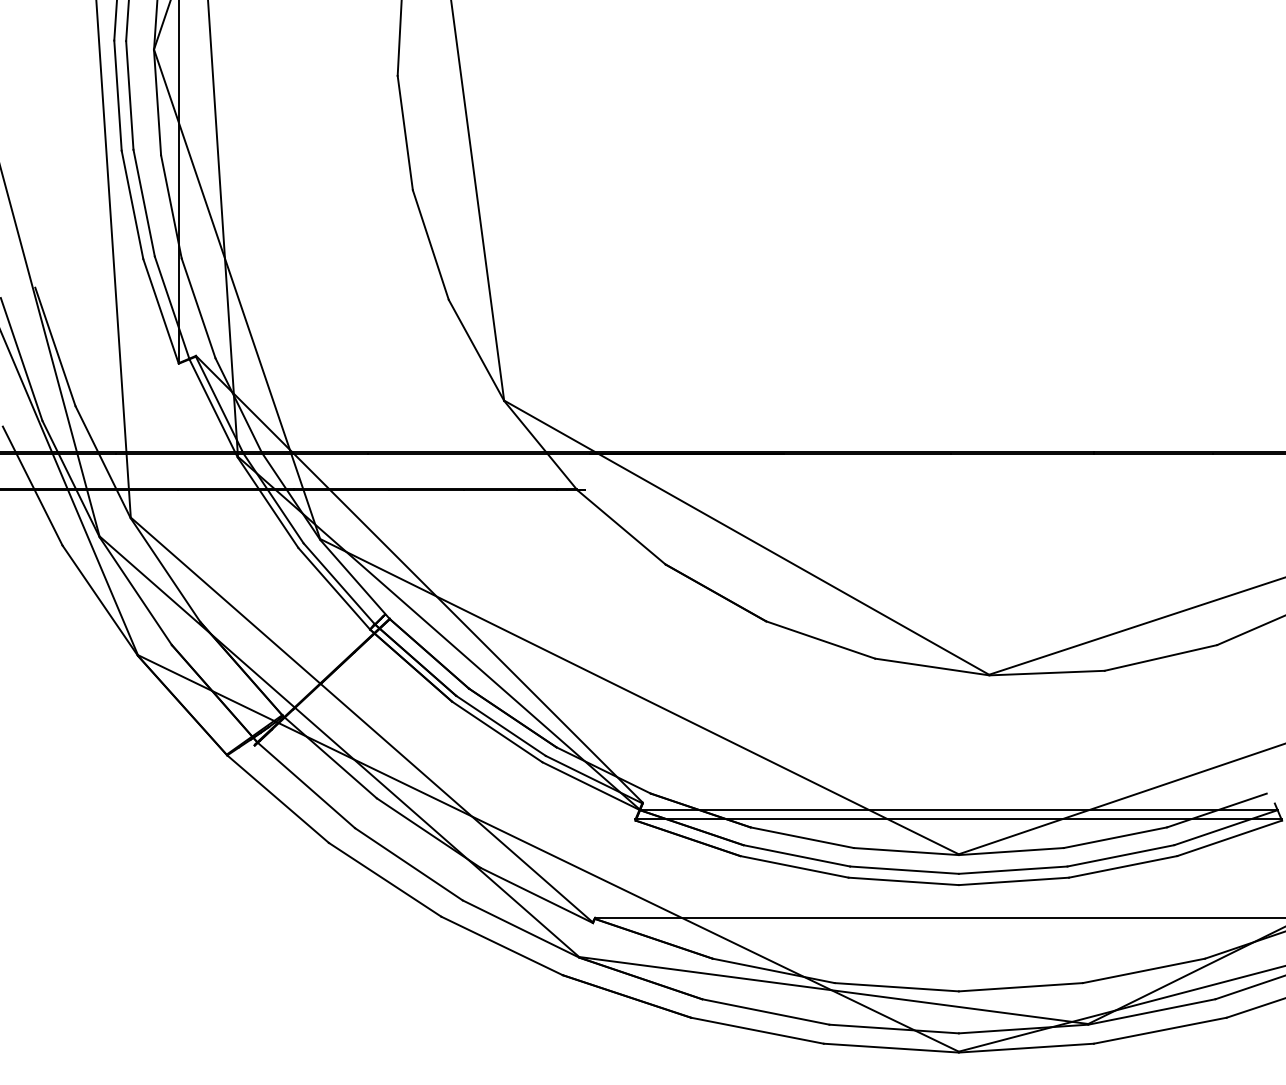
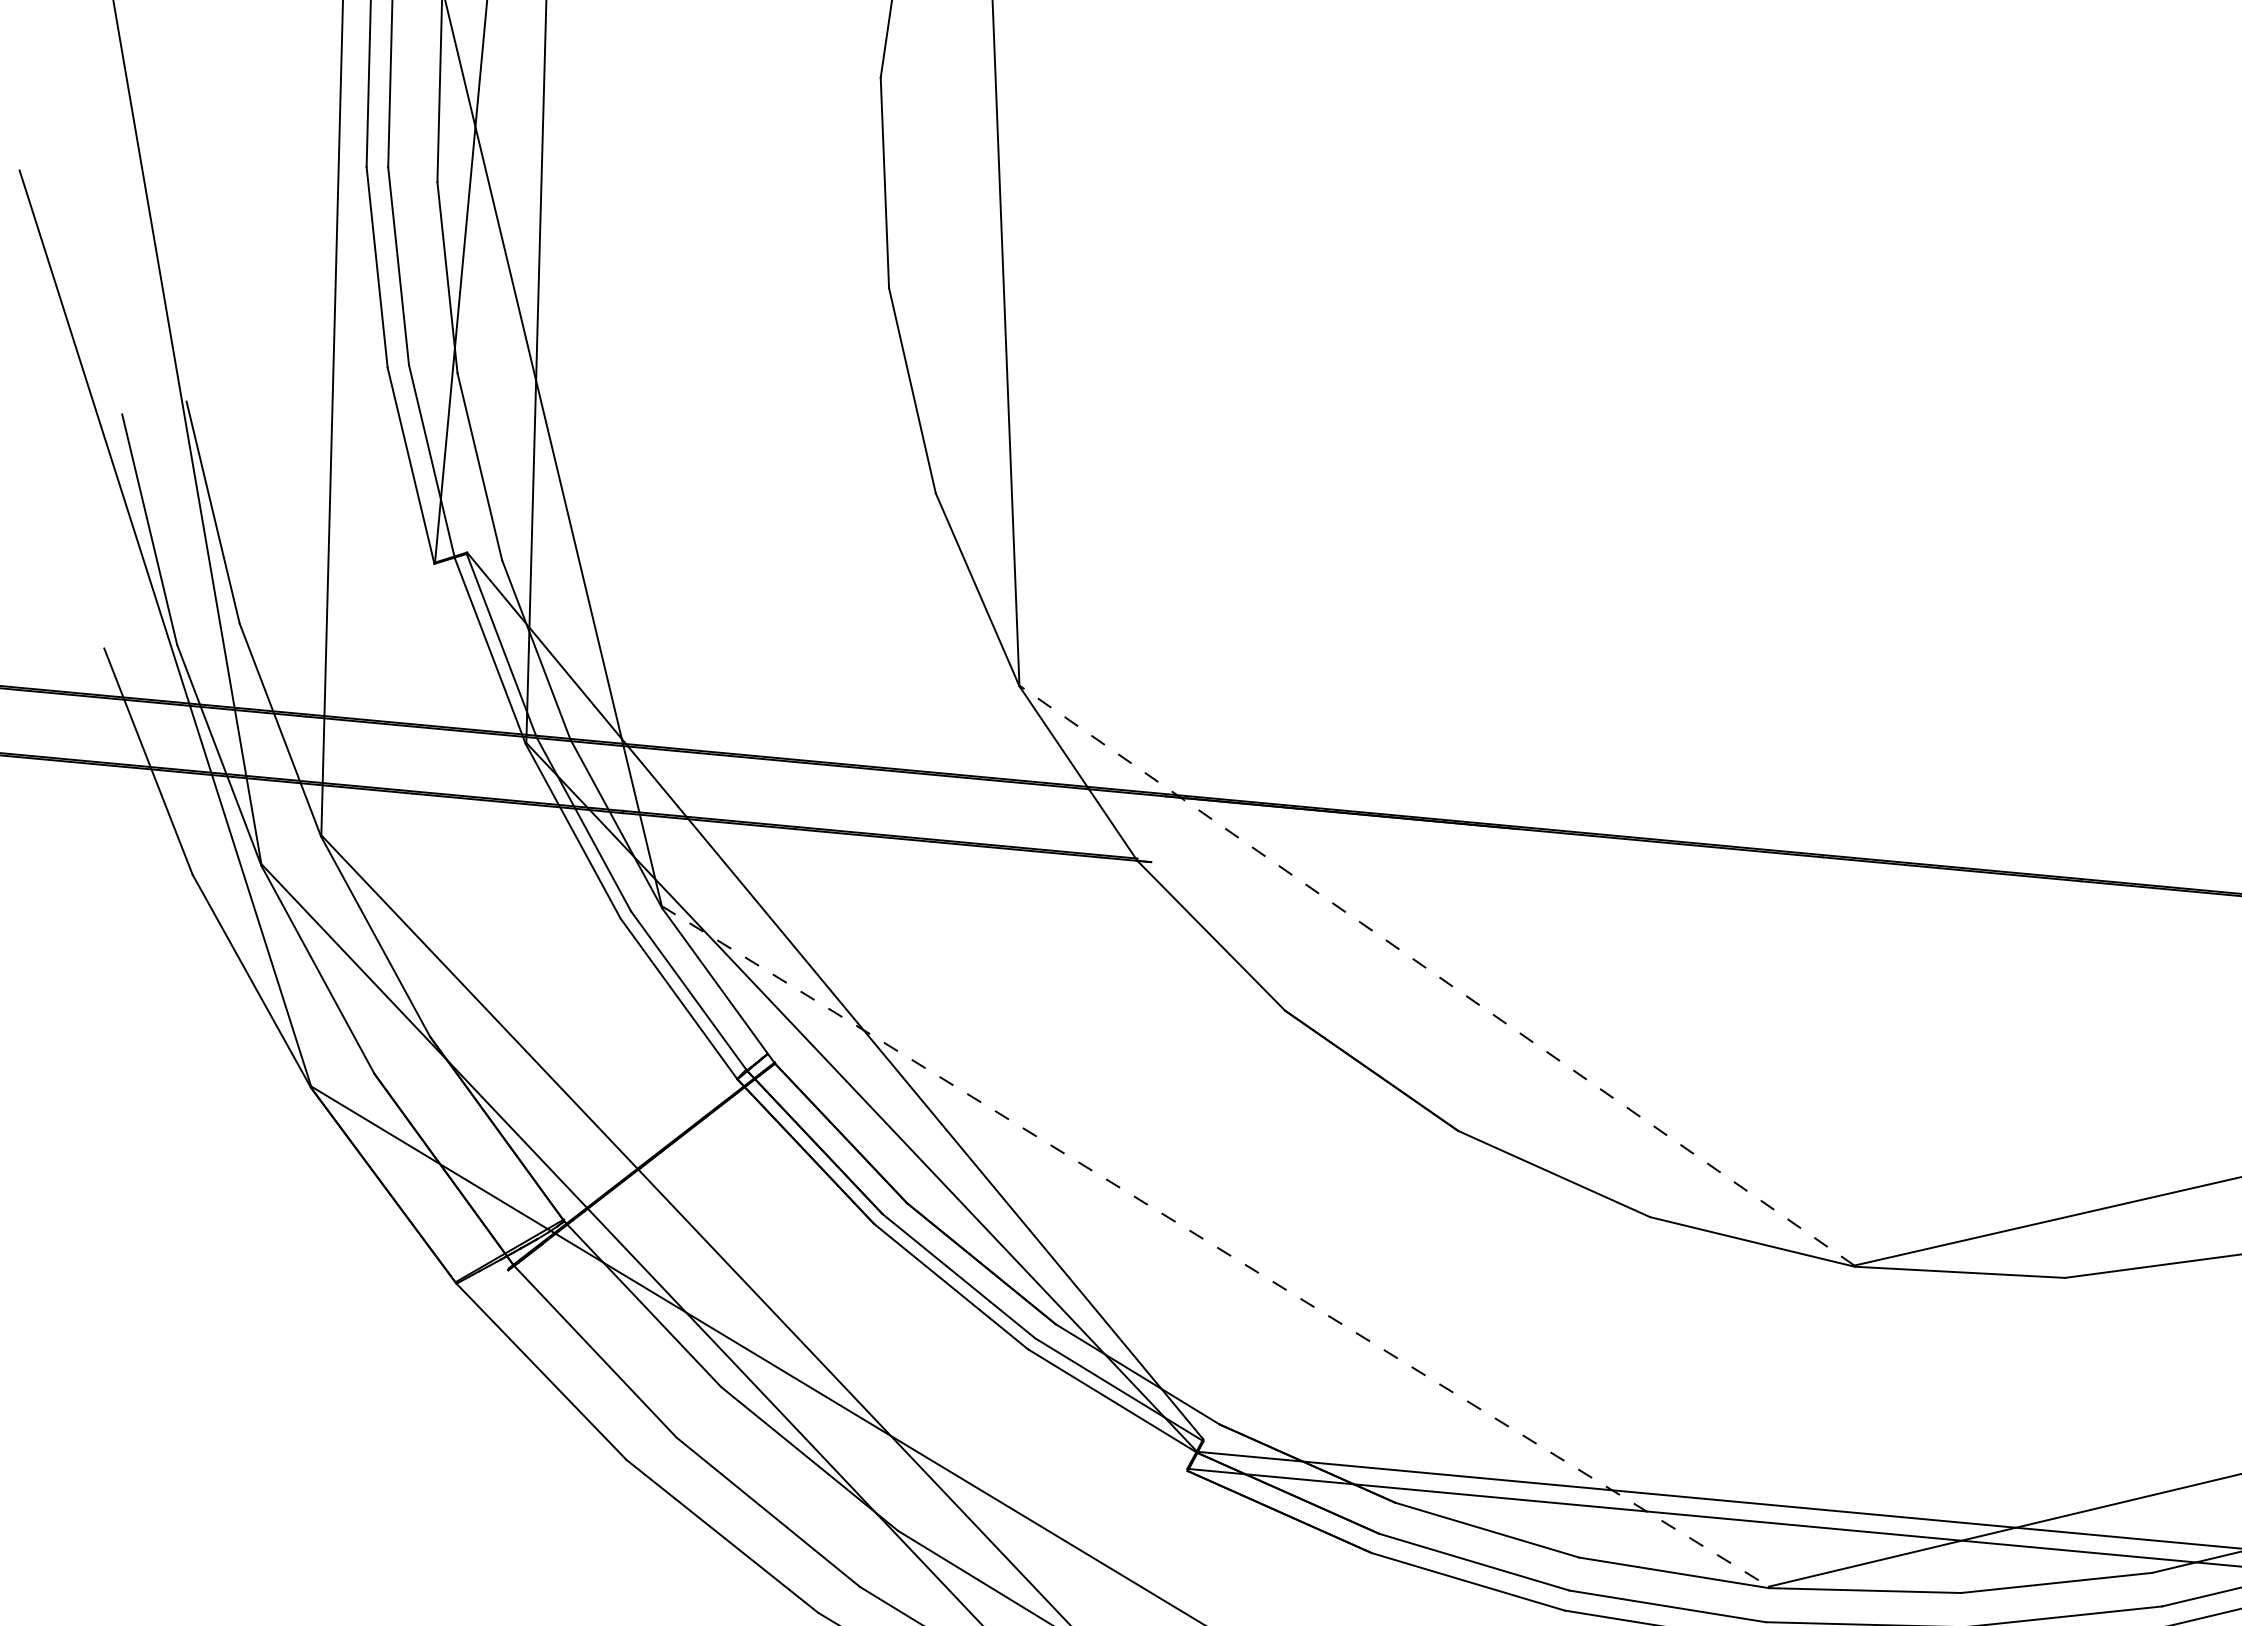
line: (746, 537) -> (1436, 975), solid -> dashed
line: (639, 696) -> (1215, 1246), solid -> dashed

